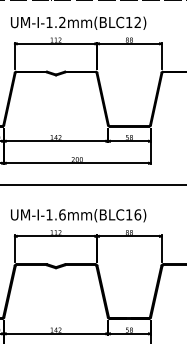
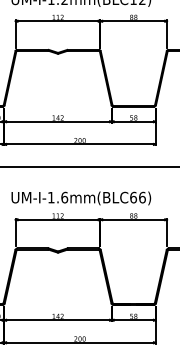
text: (128, 214) -> (132, 197), UM-I-1.6mm(BLC16) -> UM-I-1.6mm(BLC66)

